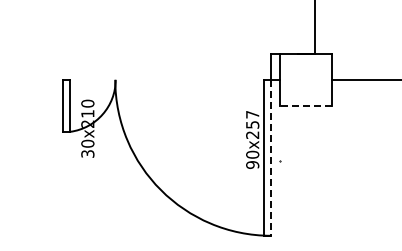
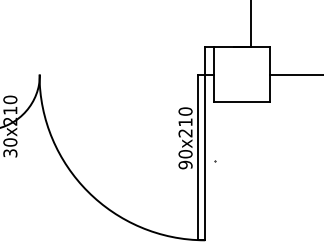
line: (305, 105) -> (241, 101), dashed -> solid
text: (252, 119) -> (185, 116), 90x257 -> 90x210
line: (271, 157) -> (205, 157), dashed -> solid

